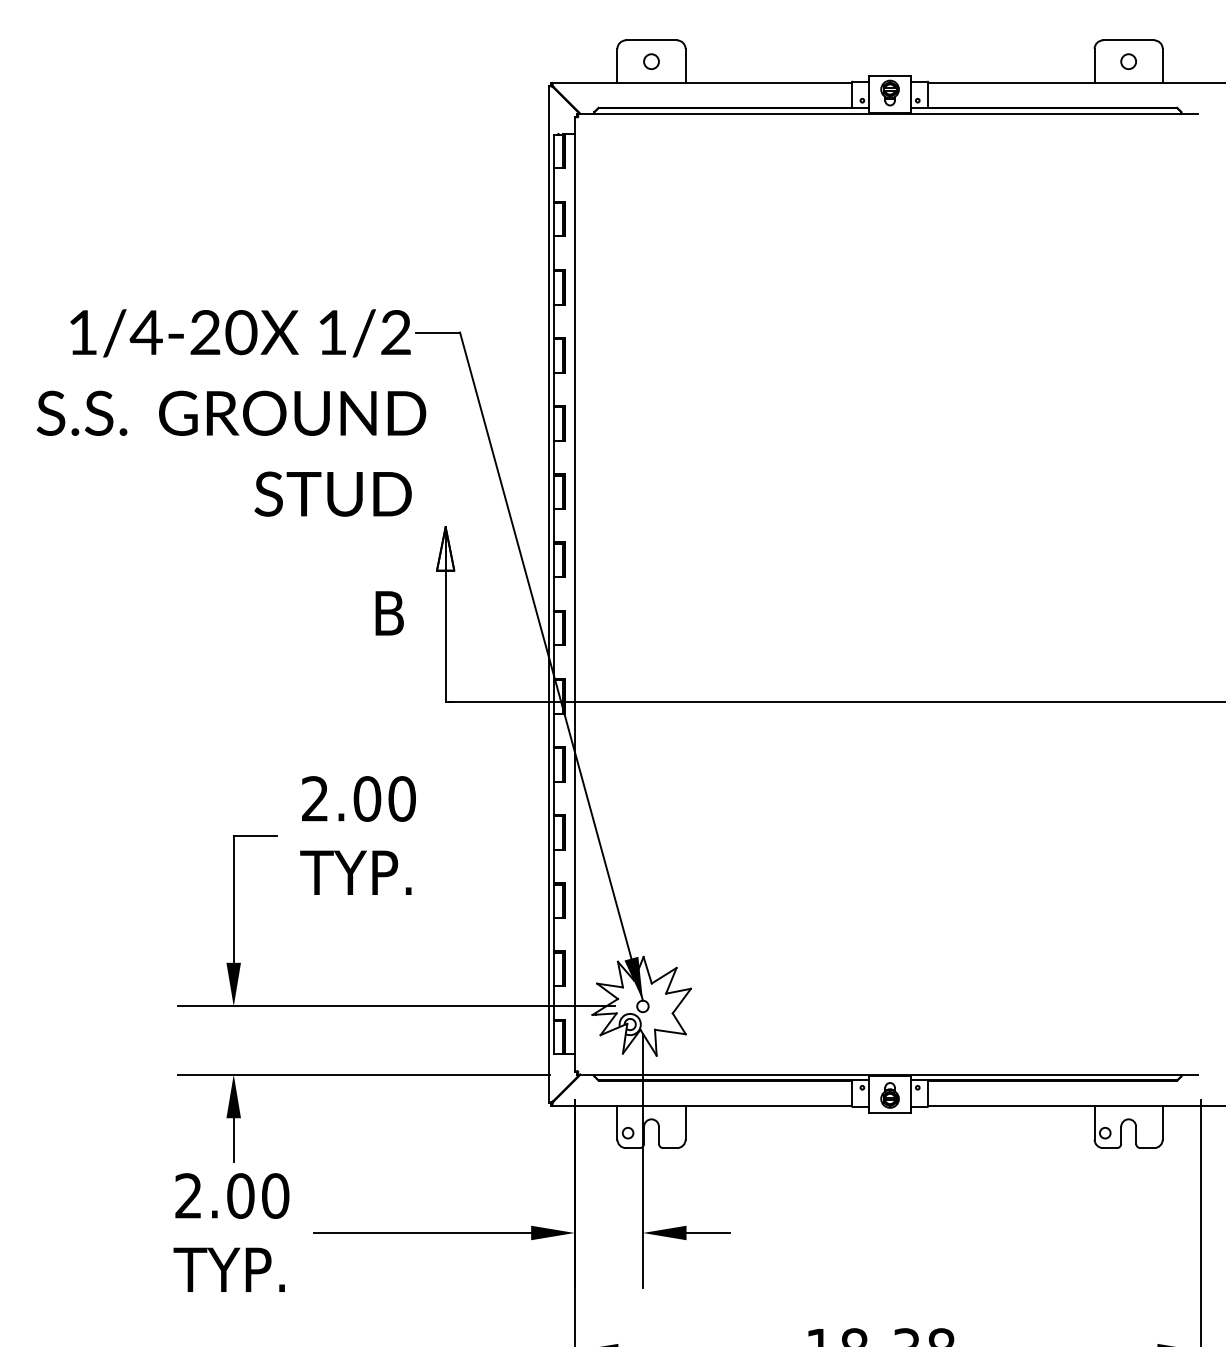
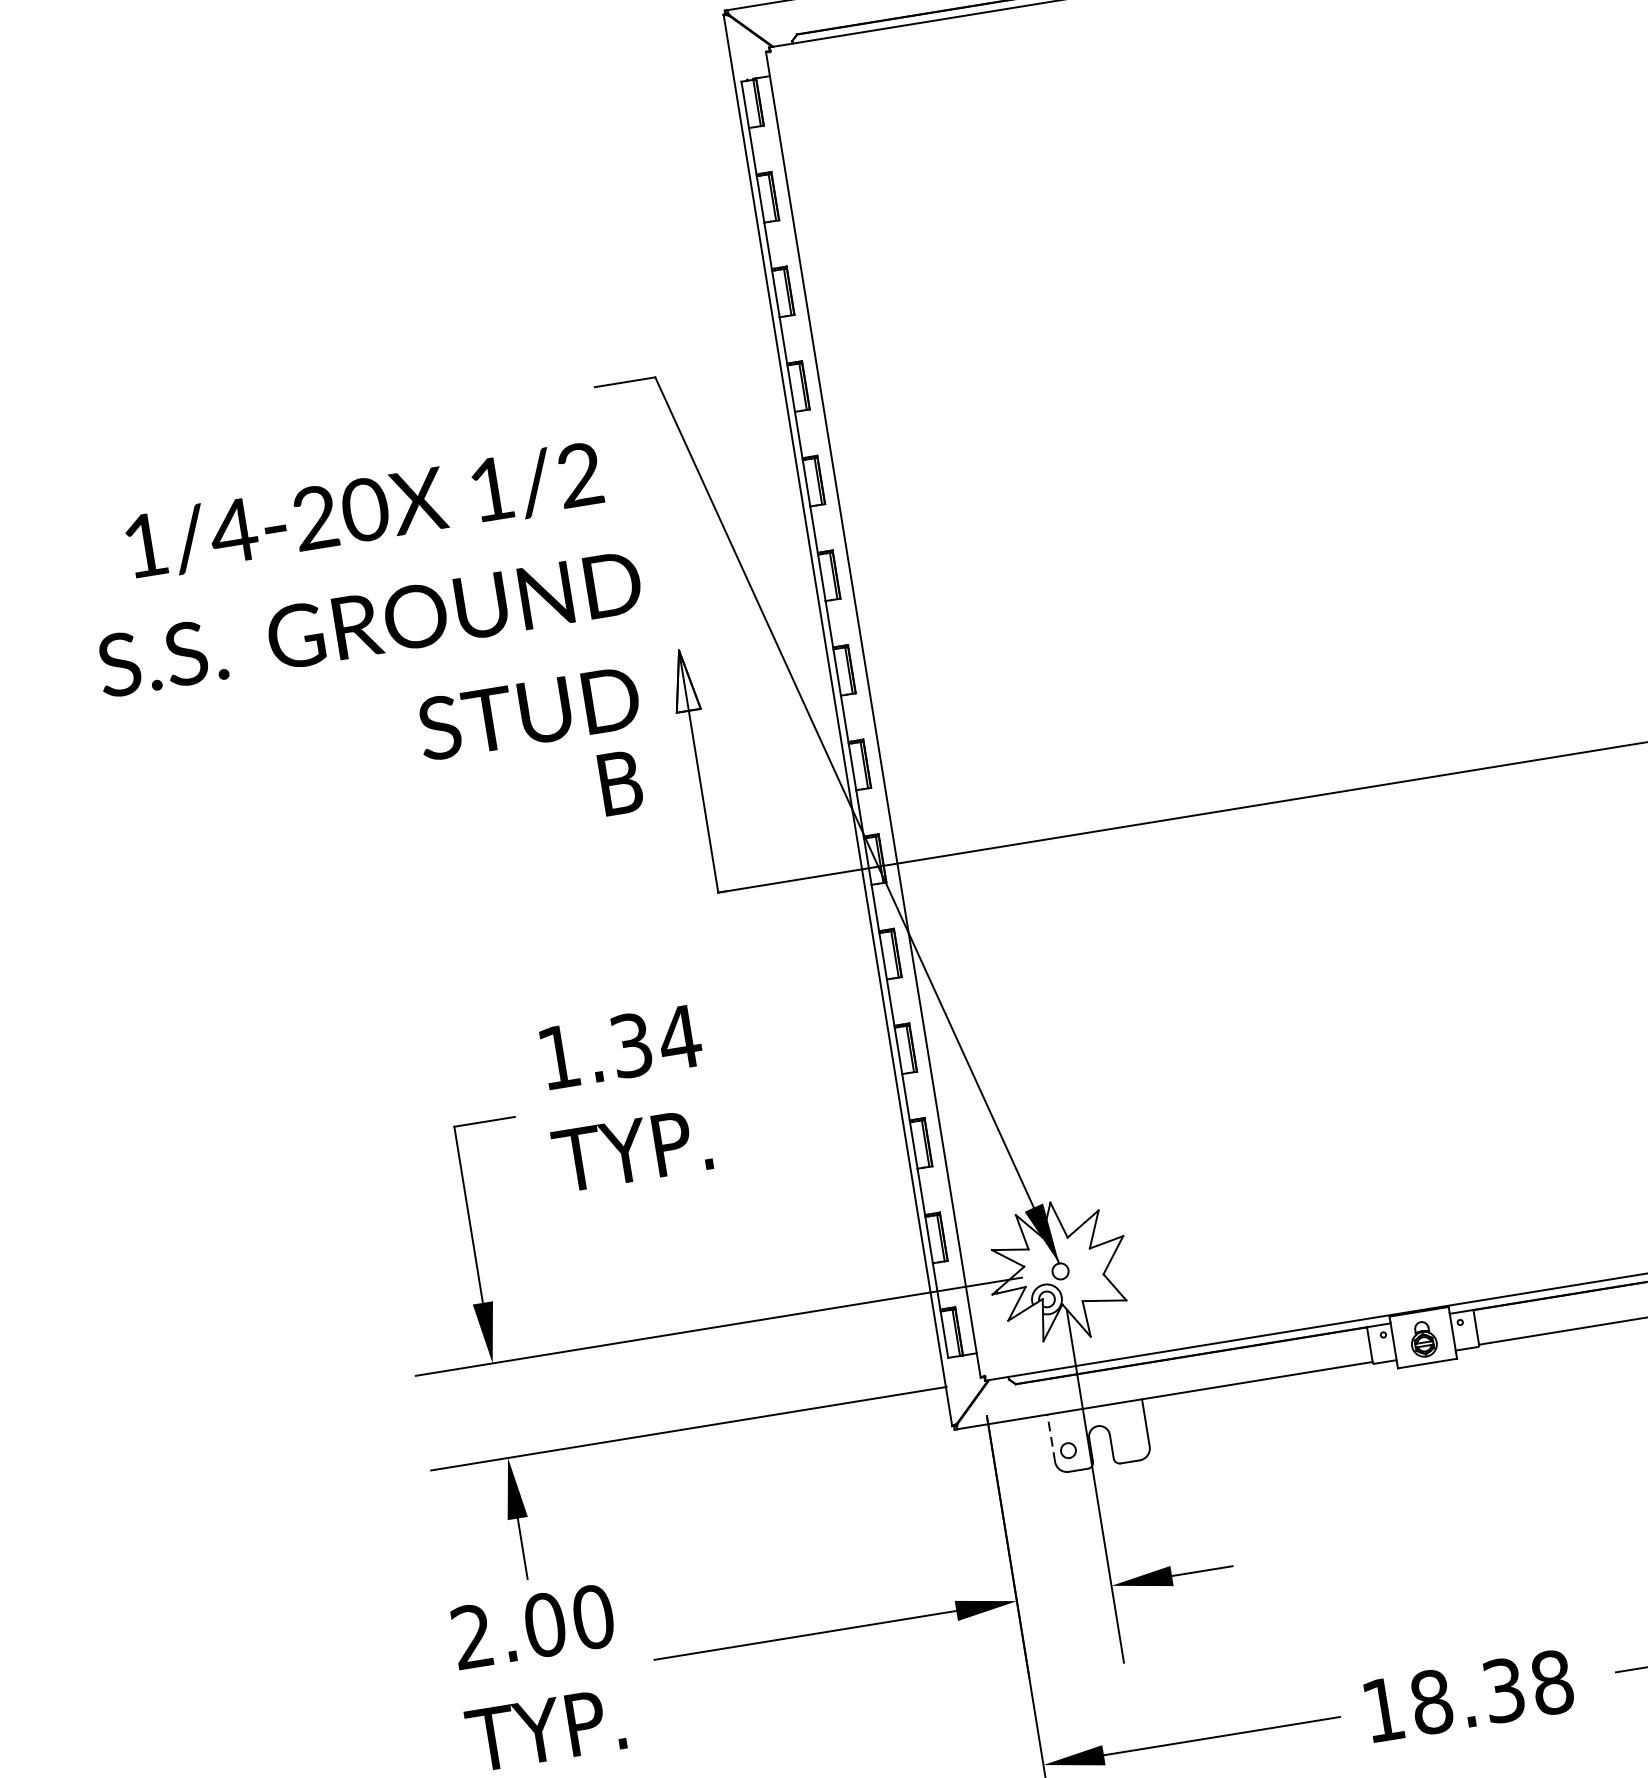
text: (231, 412) -> (369, 622), moved
text: (359, 798) -> (620, 1046), 2.00 -> 1.34
line: (617, 1122) -> (1051, 1438), solid -> dashed

